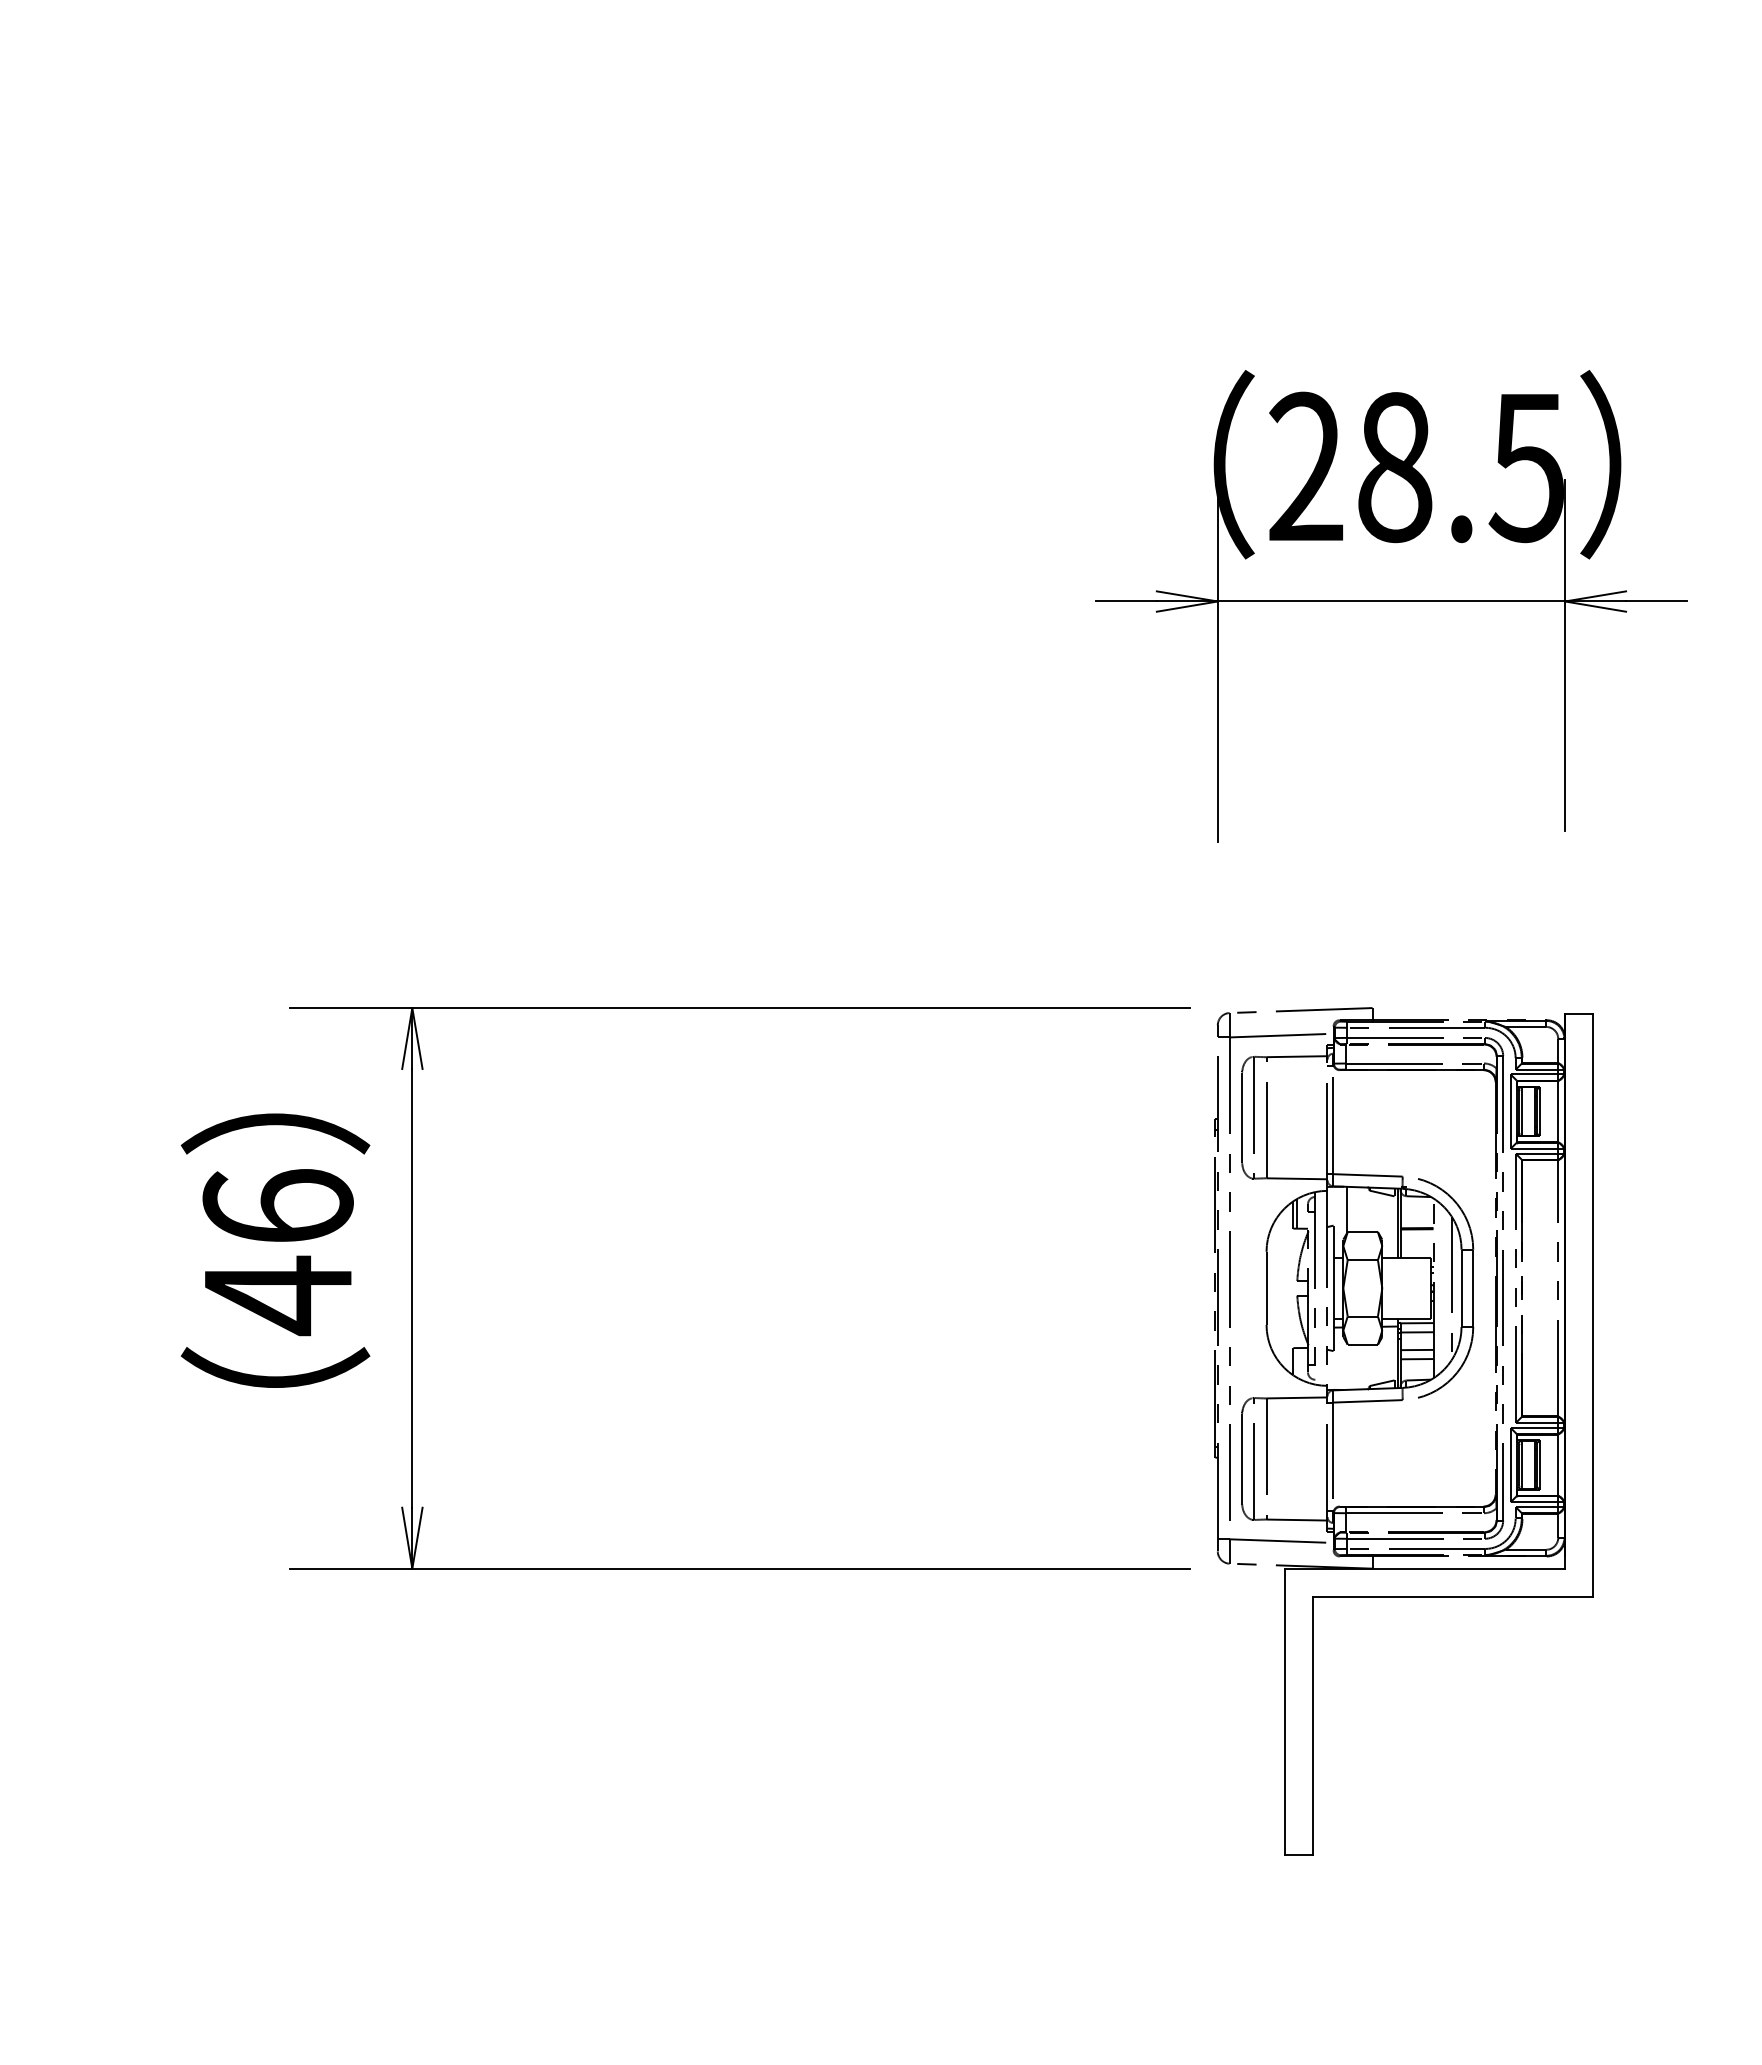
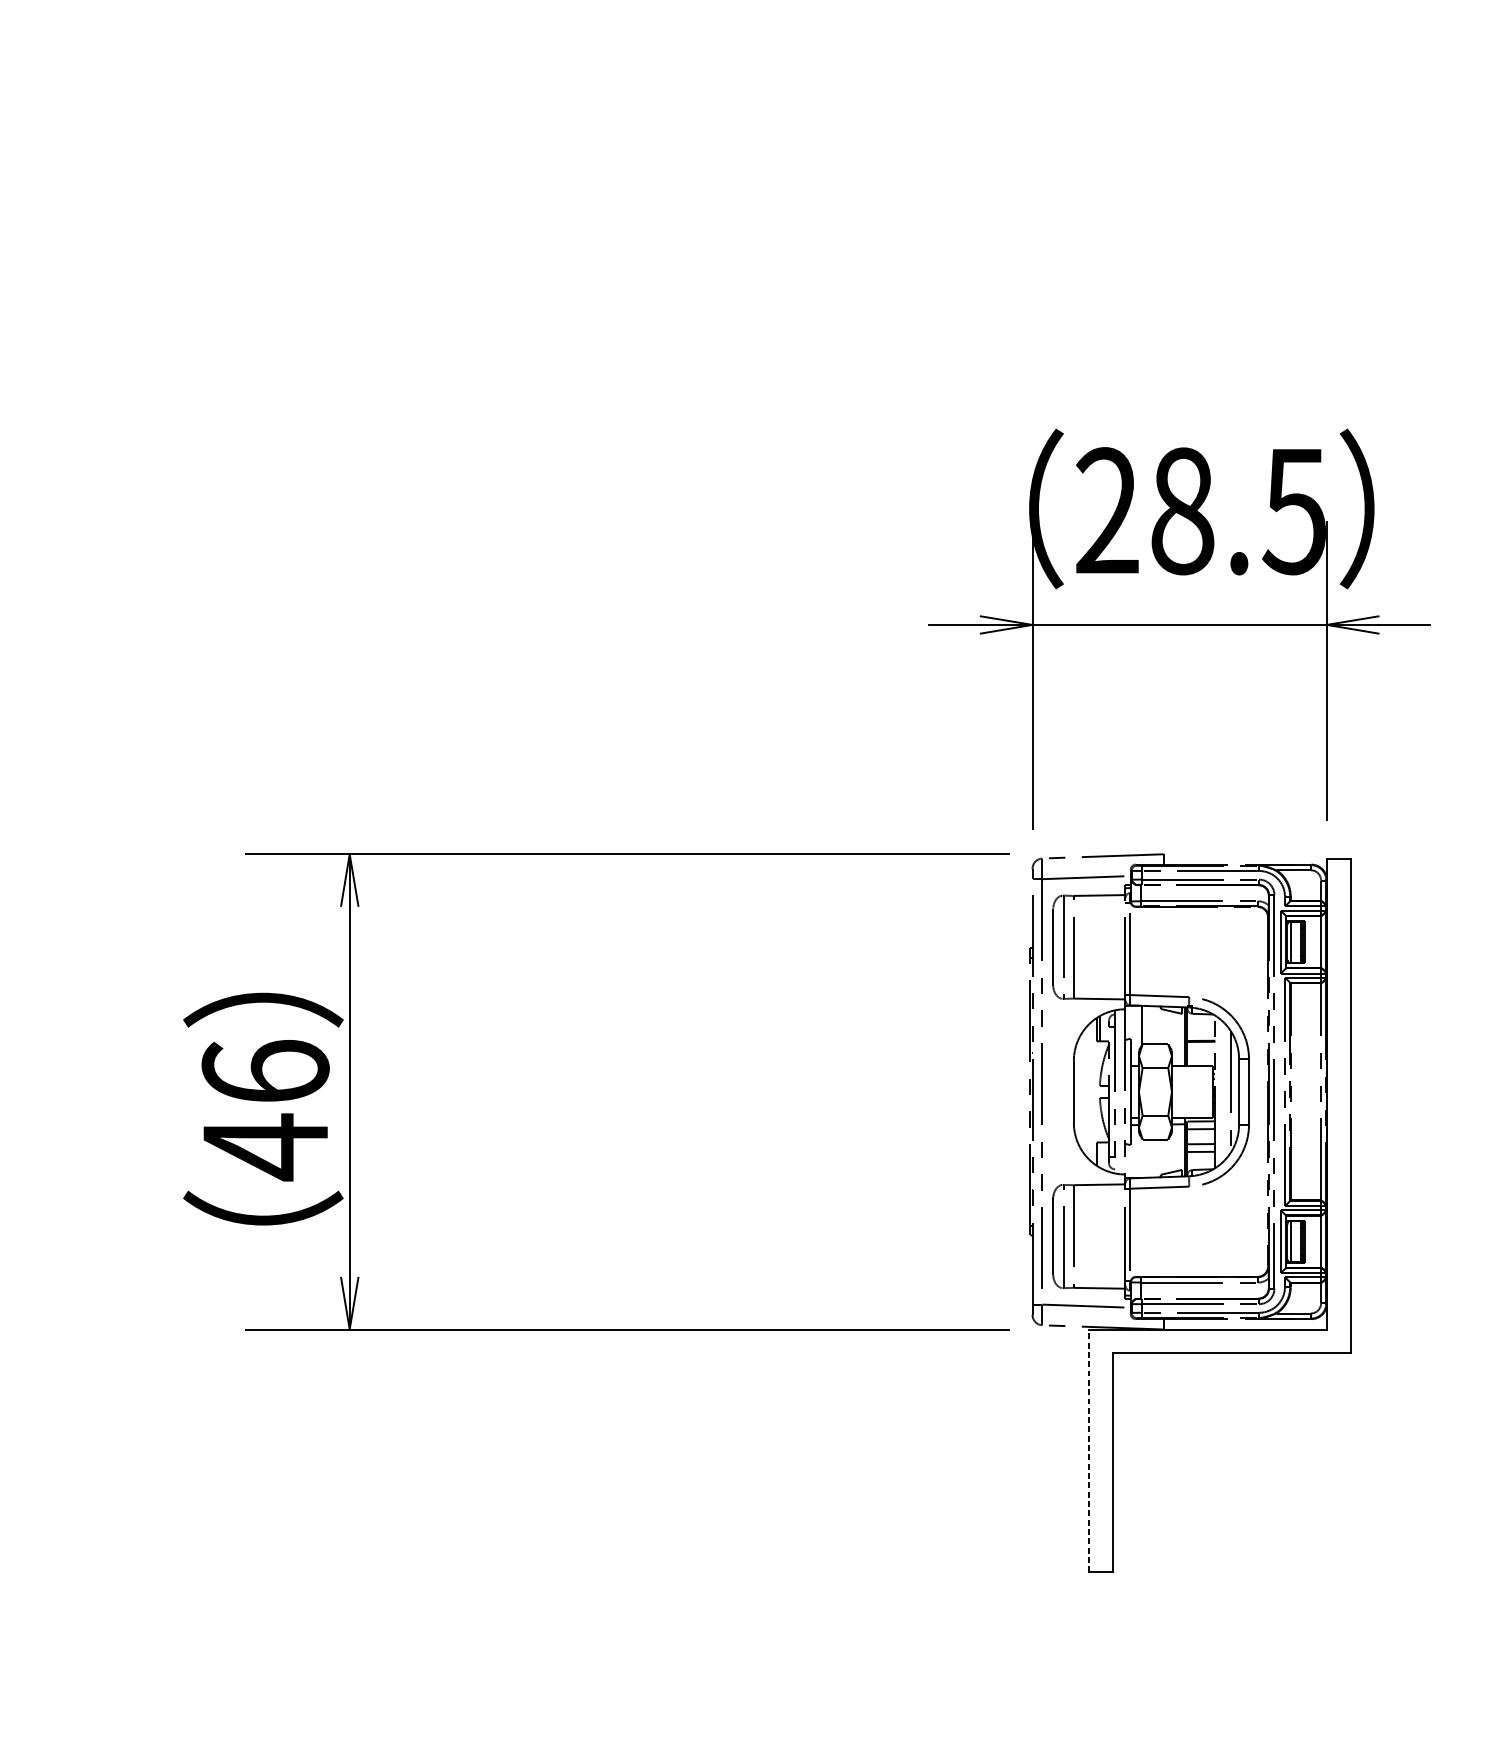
part: (1391, 606) -> (1179, 629), moved
text: (275, 1250) -> (263, 1108), moved
line: (1284, 1711) -> (1089, 1450), solid -> dashed

